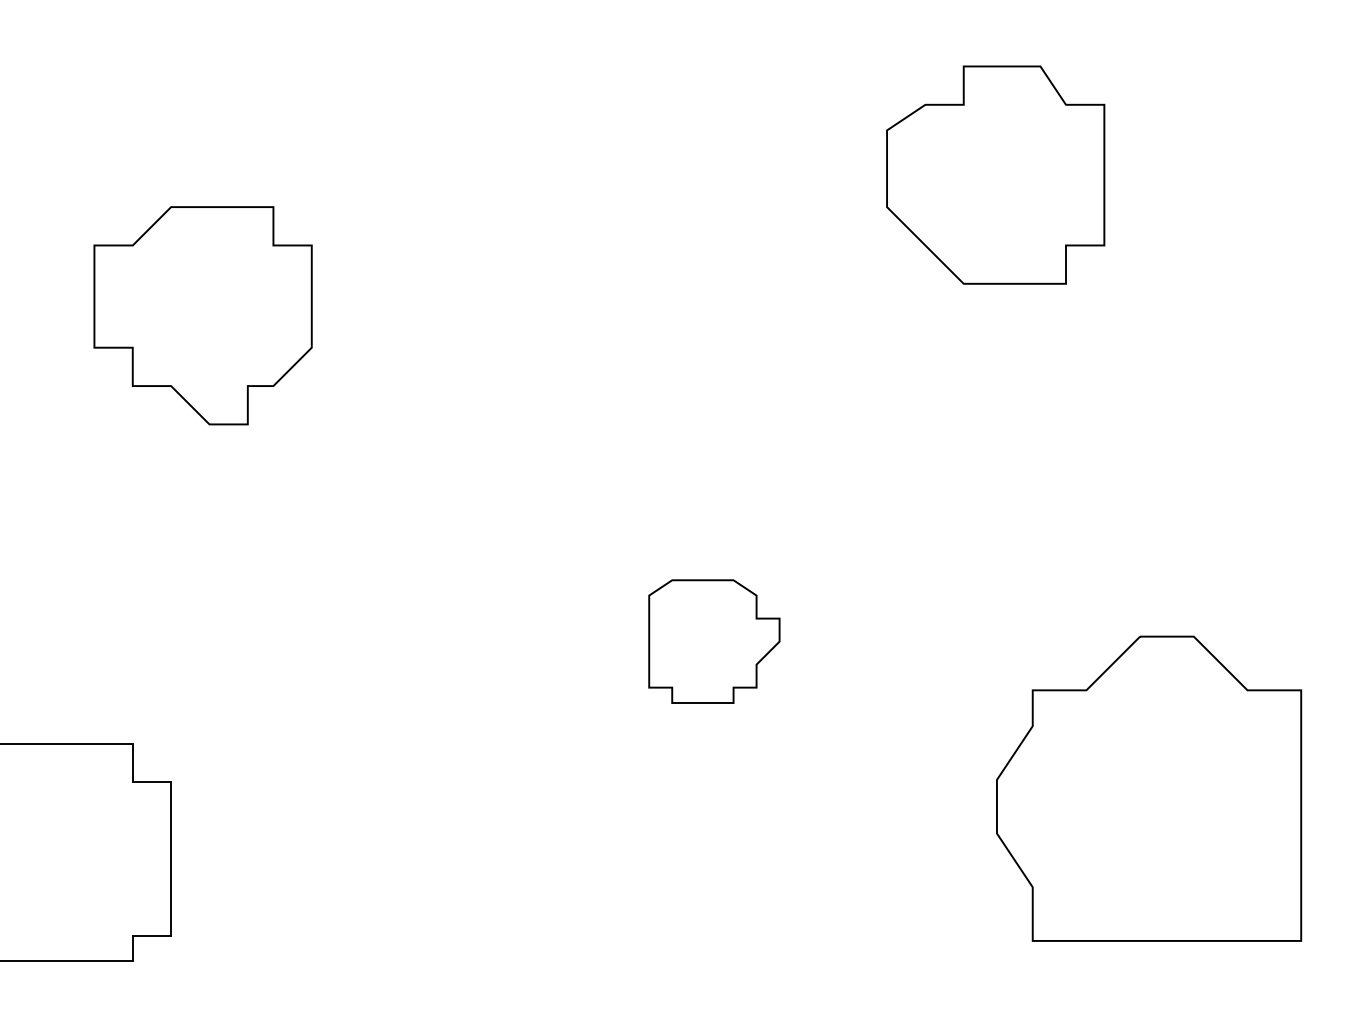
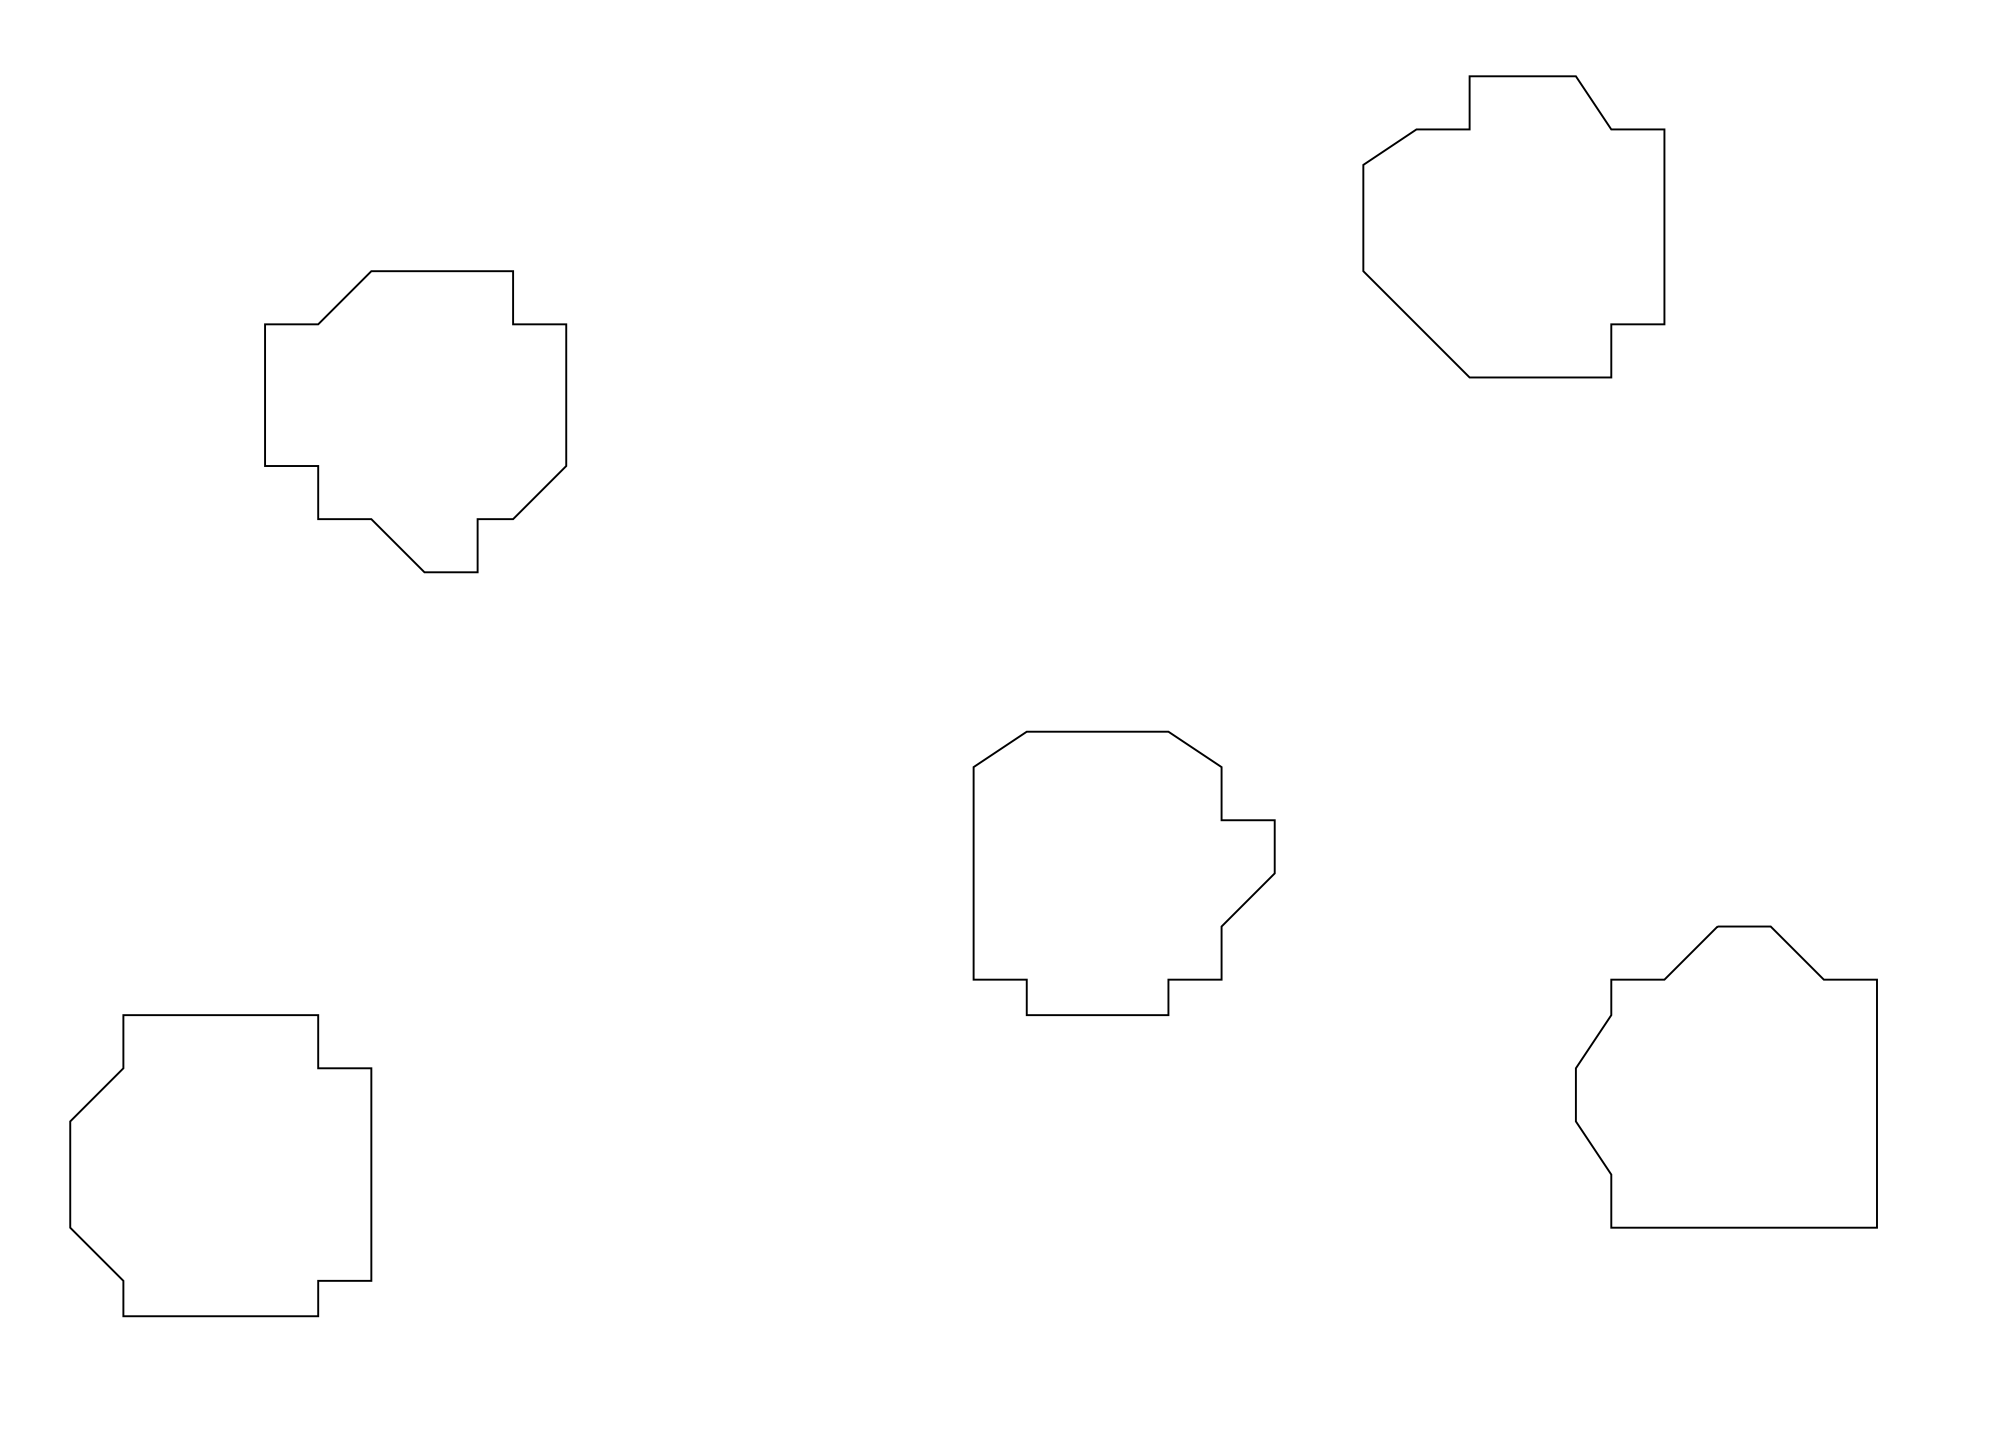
part: (713, 641) -> (1123, 872), size x1.67
part: (1149, 788) -> (1726, 1076), size x0.71

